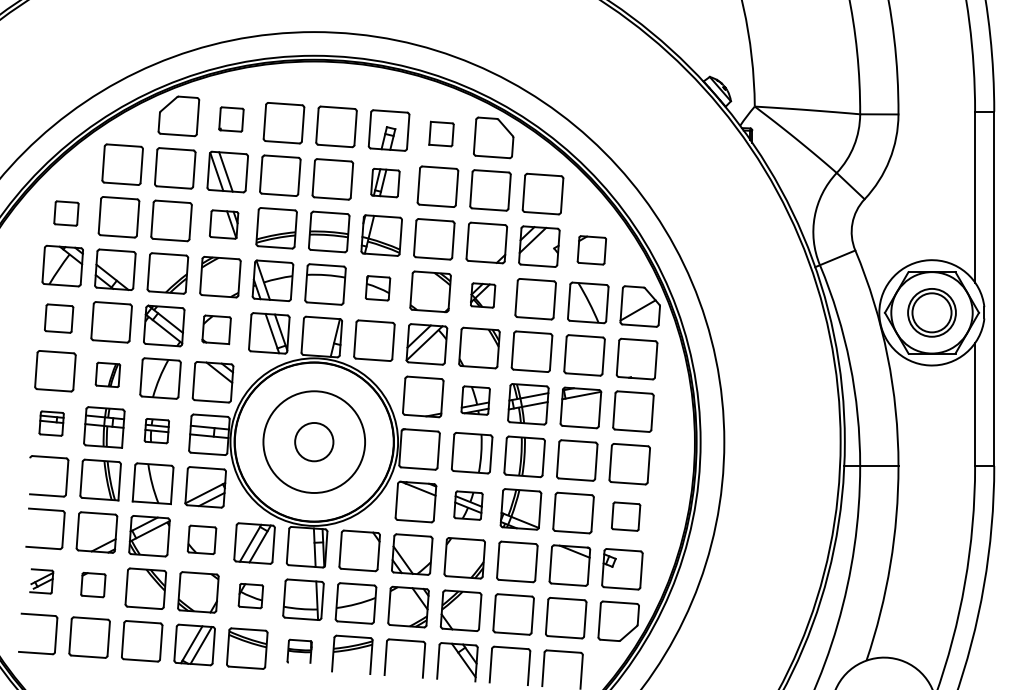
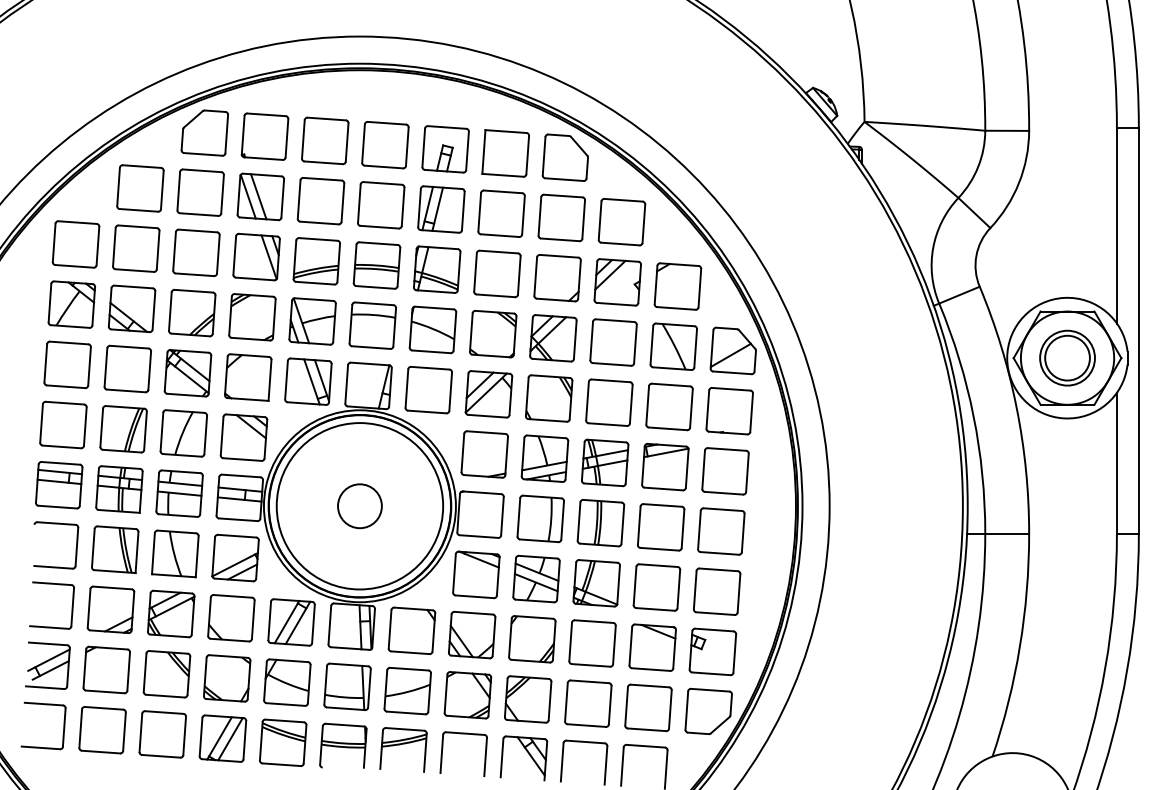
part: (231, 119) -> (265, 136), size x1.67
part: (441, 133) -> (505, 152), size x1.67
part: (385, 182) -> (441, 208), size x1.43
part: (66, 213) -> (76, 244), size x1.67
part: (223, 224) -> (255, 256), size x1.43
part: (591, 250) -> (677, 286), size x1.43
part: (377, 288) -> (432, 330), size x1.67
part: (482, 295) -> (552, 338), size x1.67
part: (58, 318) -> (66, 364), size x1.43
part: (216, 329) -> (247, 377), size x1.43
part: (107, 374) -> (123, 428), size x1.67
part: (475, 400) -> (544, 458), size x1.43
part: (51, 423) -> (58, 484), size x1.67
part: (156, 430) -> (179, 492), size x1.67
circle: (313, 441) -> (359, 505), size x1.43
part: (468, 505) -> (536, 578), size x1.43
part: (625, 516) -> (716, 591), size x1.43
part: (201, 539) -> (230, 617), size x1.43
part: (41, 581) -> (47, 665), size x1.67
part: (93, 584) -> (107, 669), size x1.67
part: (250, 595) -> (286, 681), size x1.67
part: (299, 651) -> (343, 746), size x1.67

